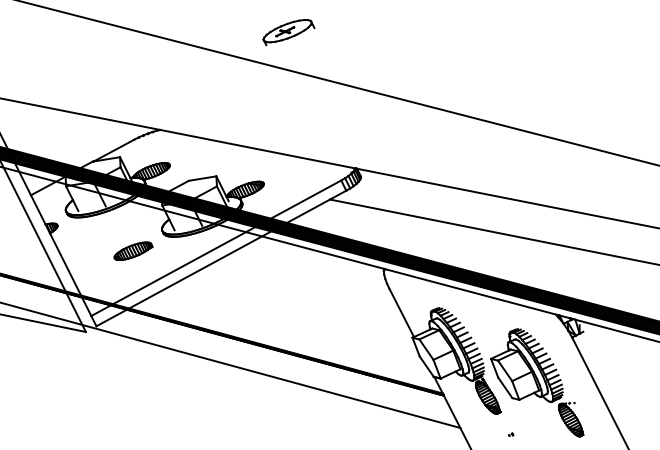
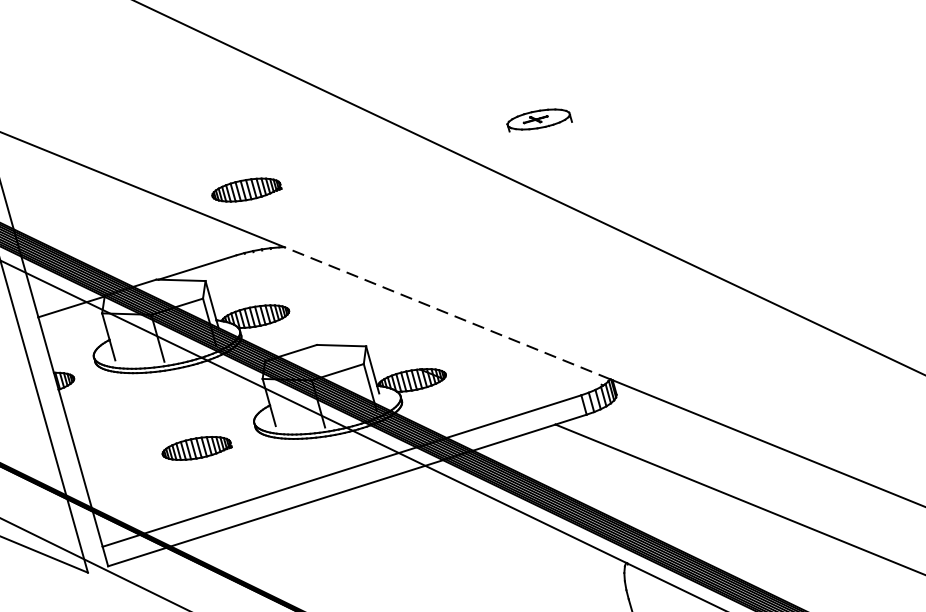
part: (288, 32) -> (539, 121), size x0.7
part: (133, 101) -> (247, 188), added
line: (257, 149) -> (446, 313), solid -> dashed

